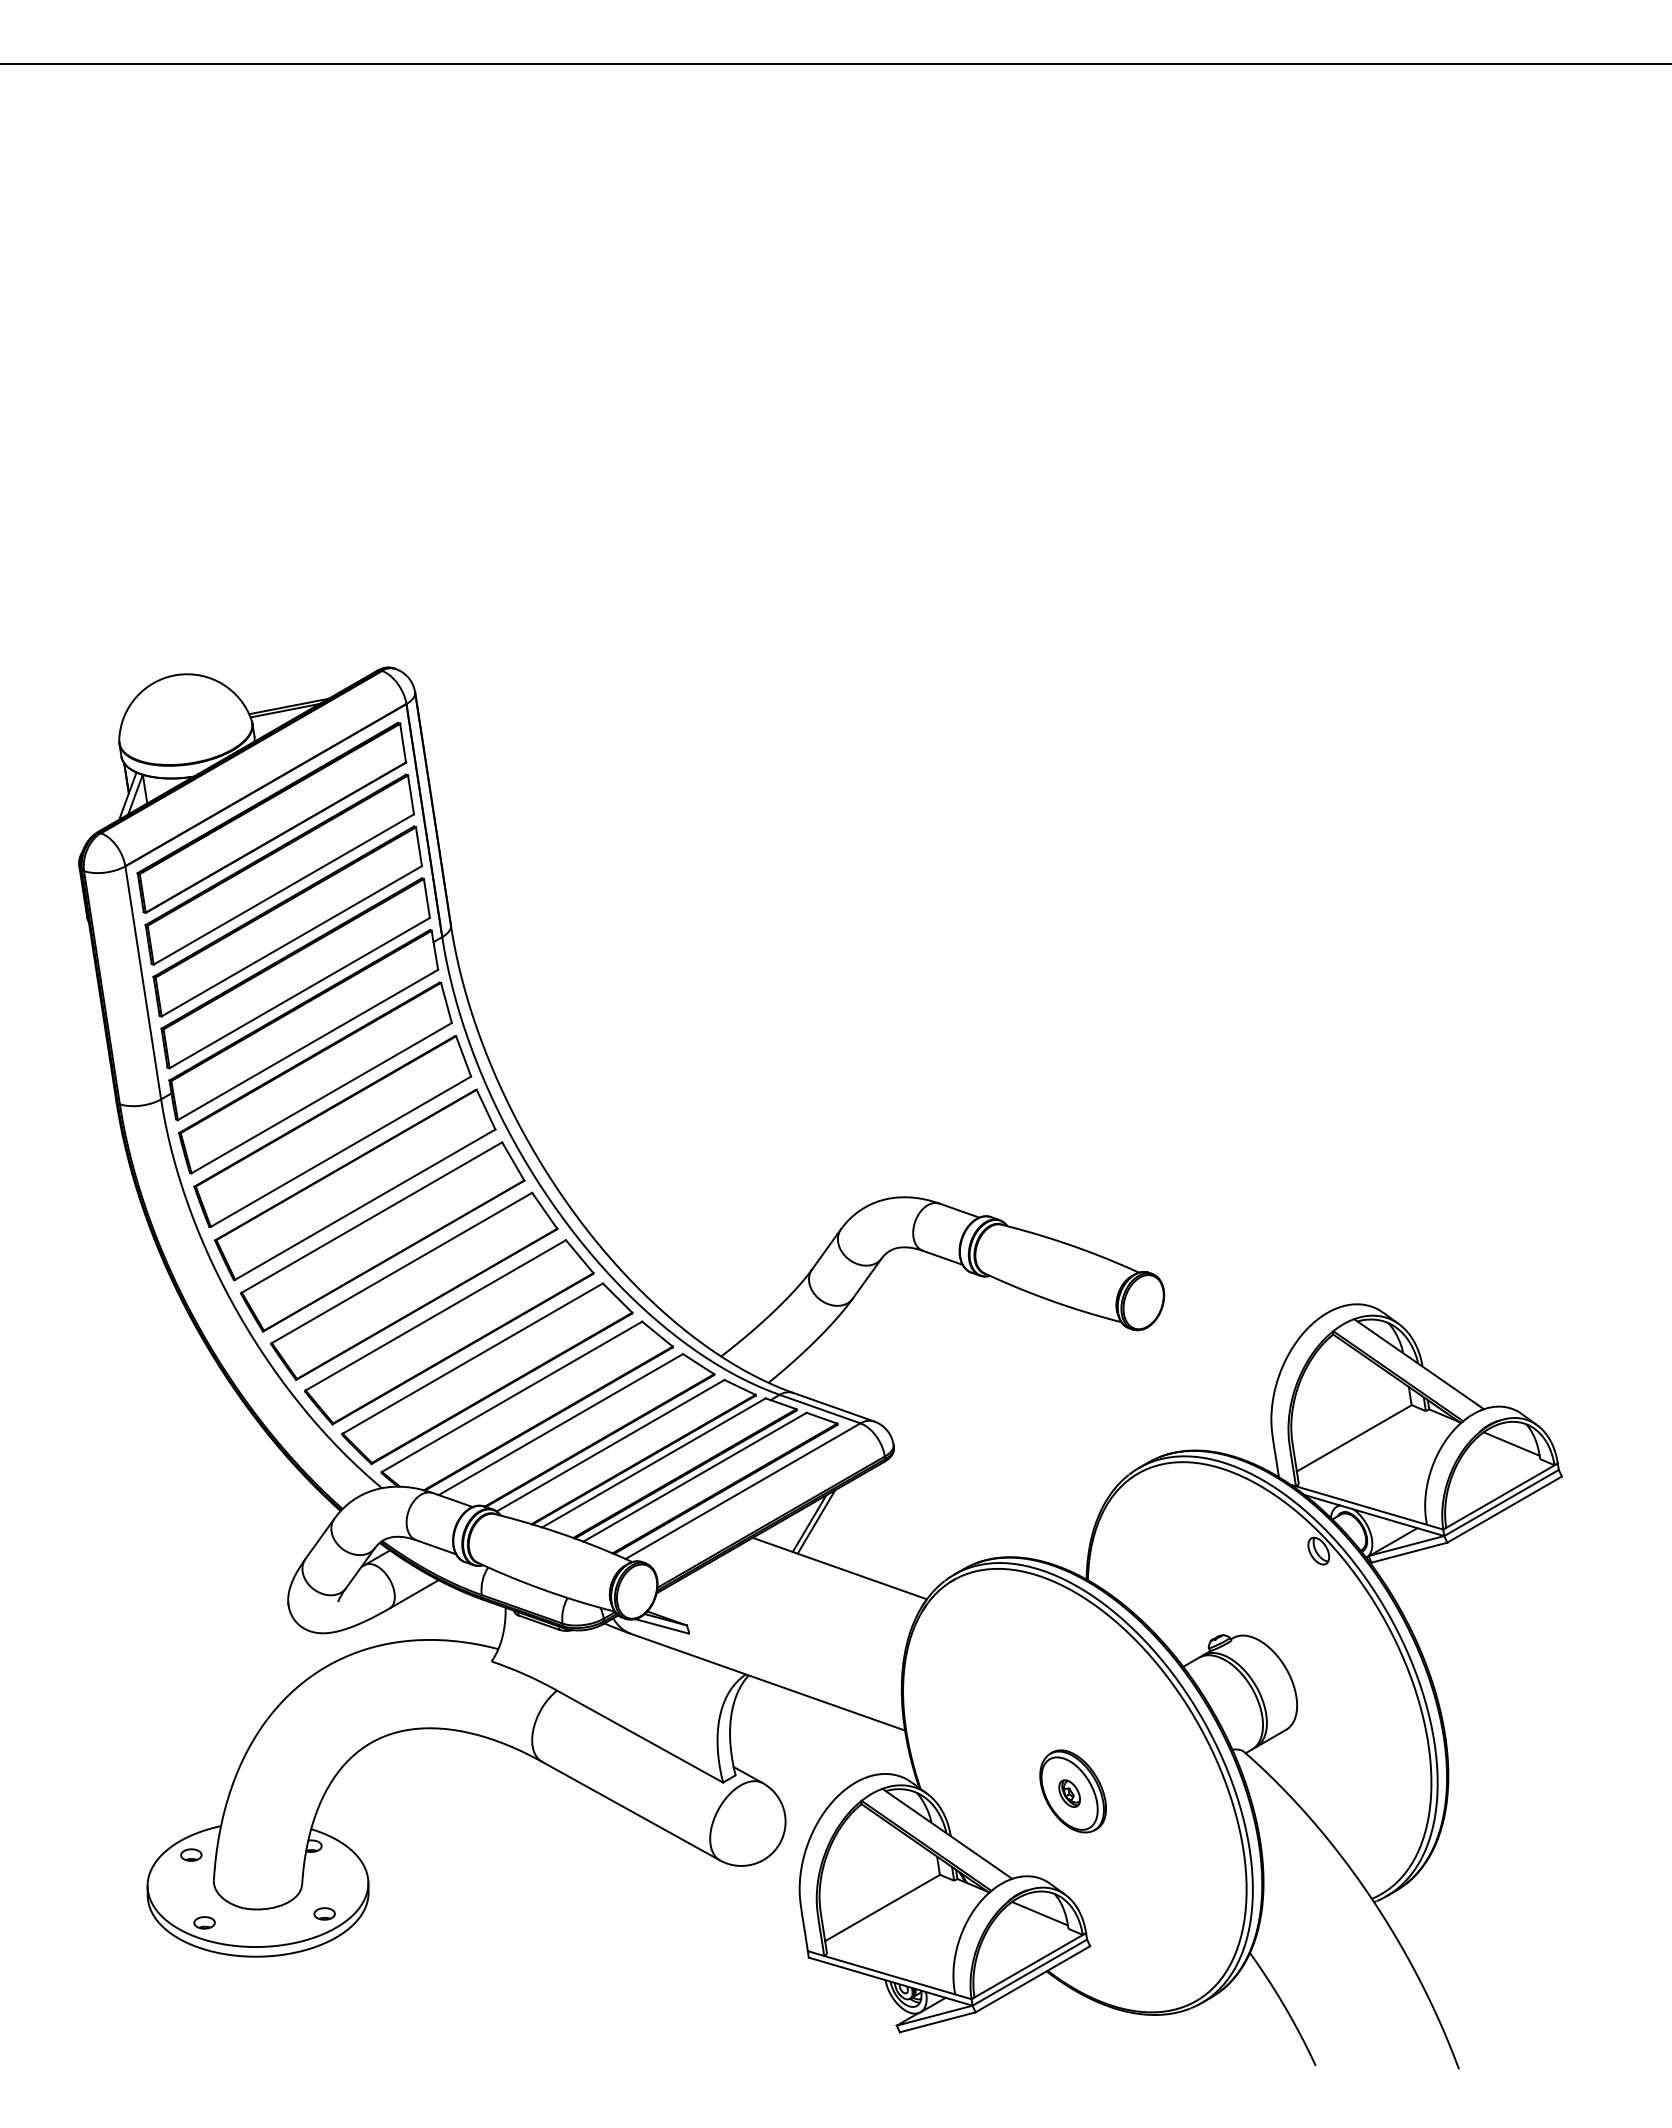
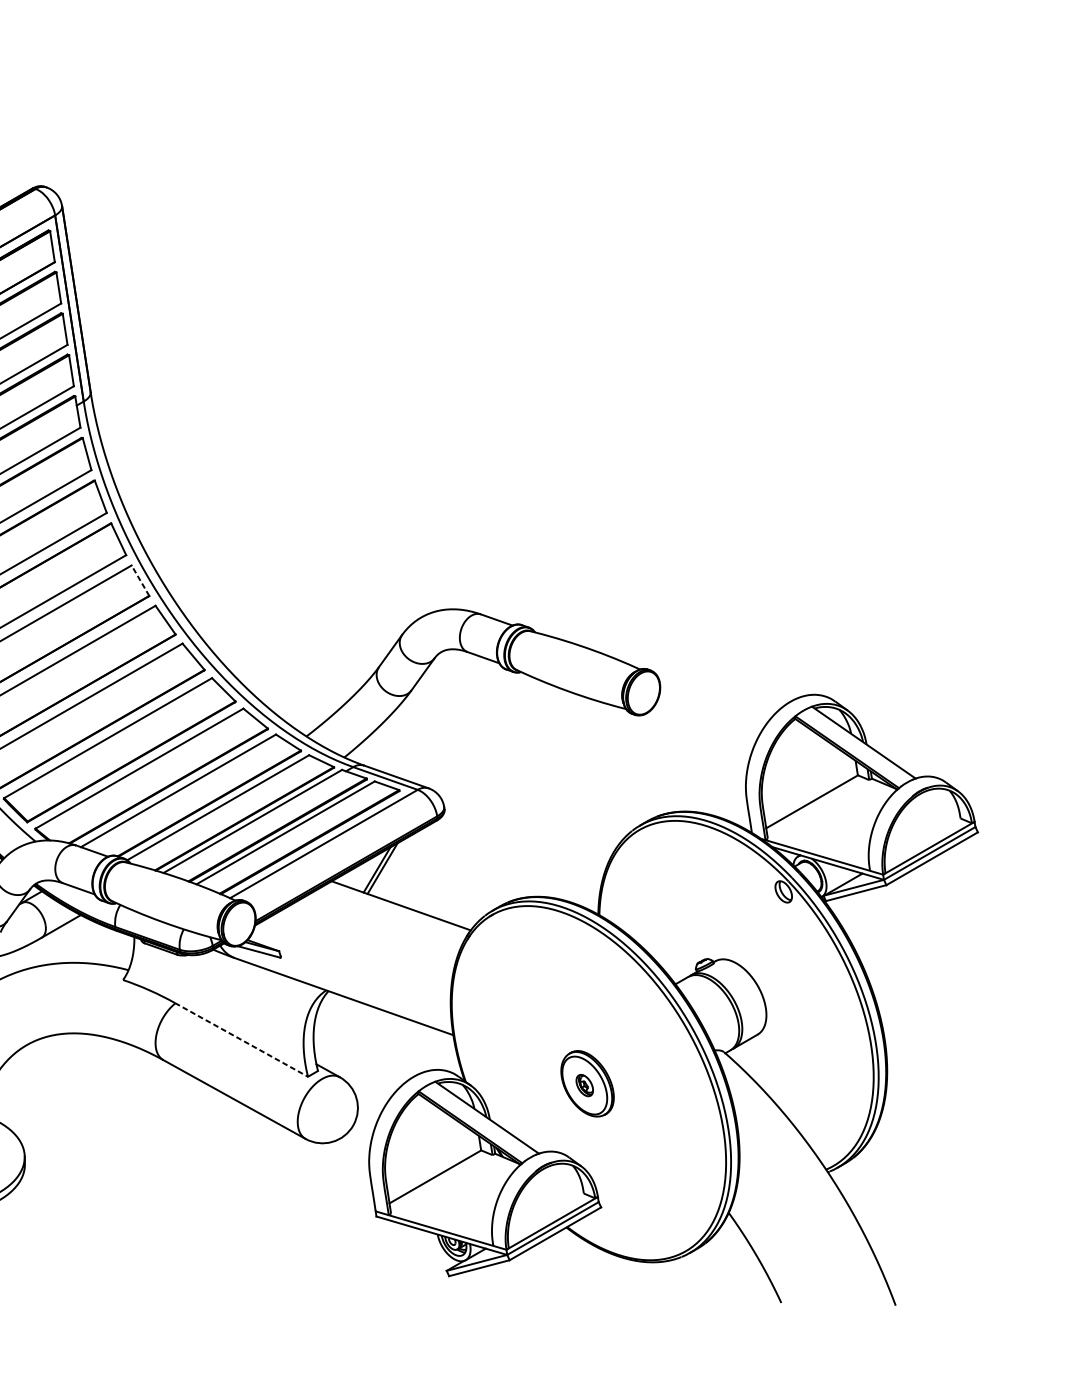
line: (513, 1161) -> (140, 580), solid -> dashed
line: (1511, 1443) -> (937, 805), removed
line: (640, 1736) -> (242, 1039), solid -> dashed
line: (1039, 1913) -> (560, 1181), removed

